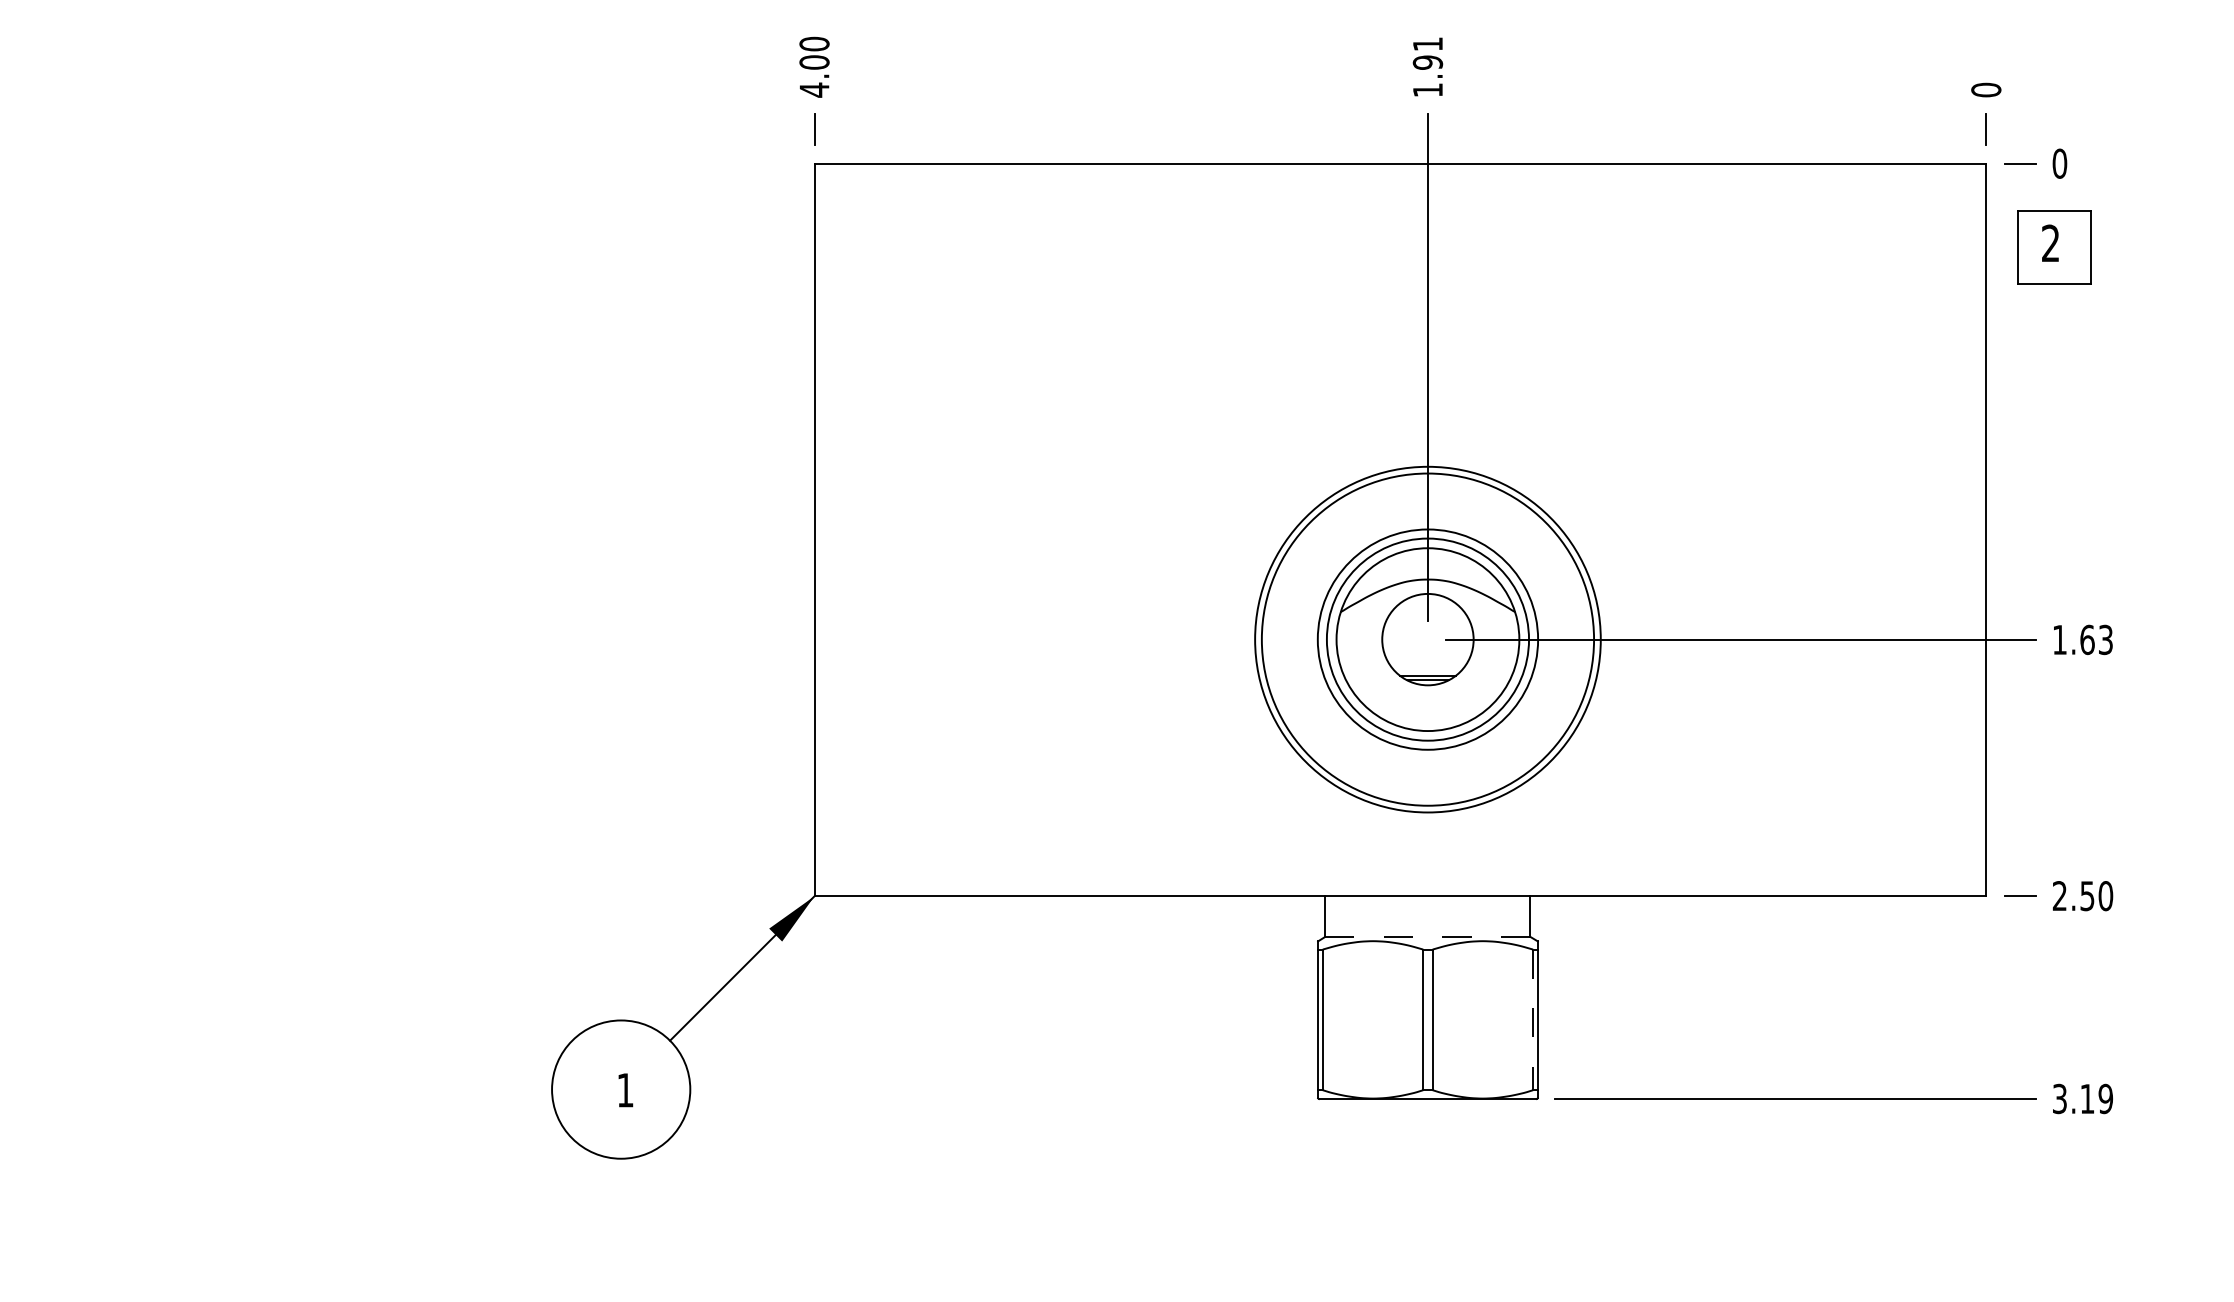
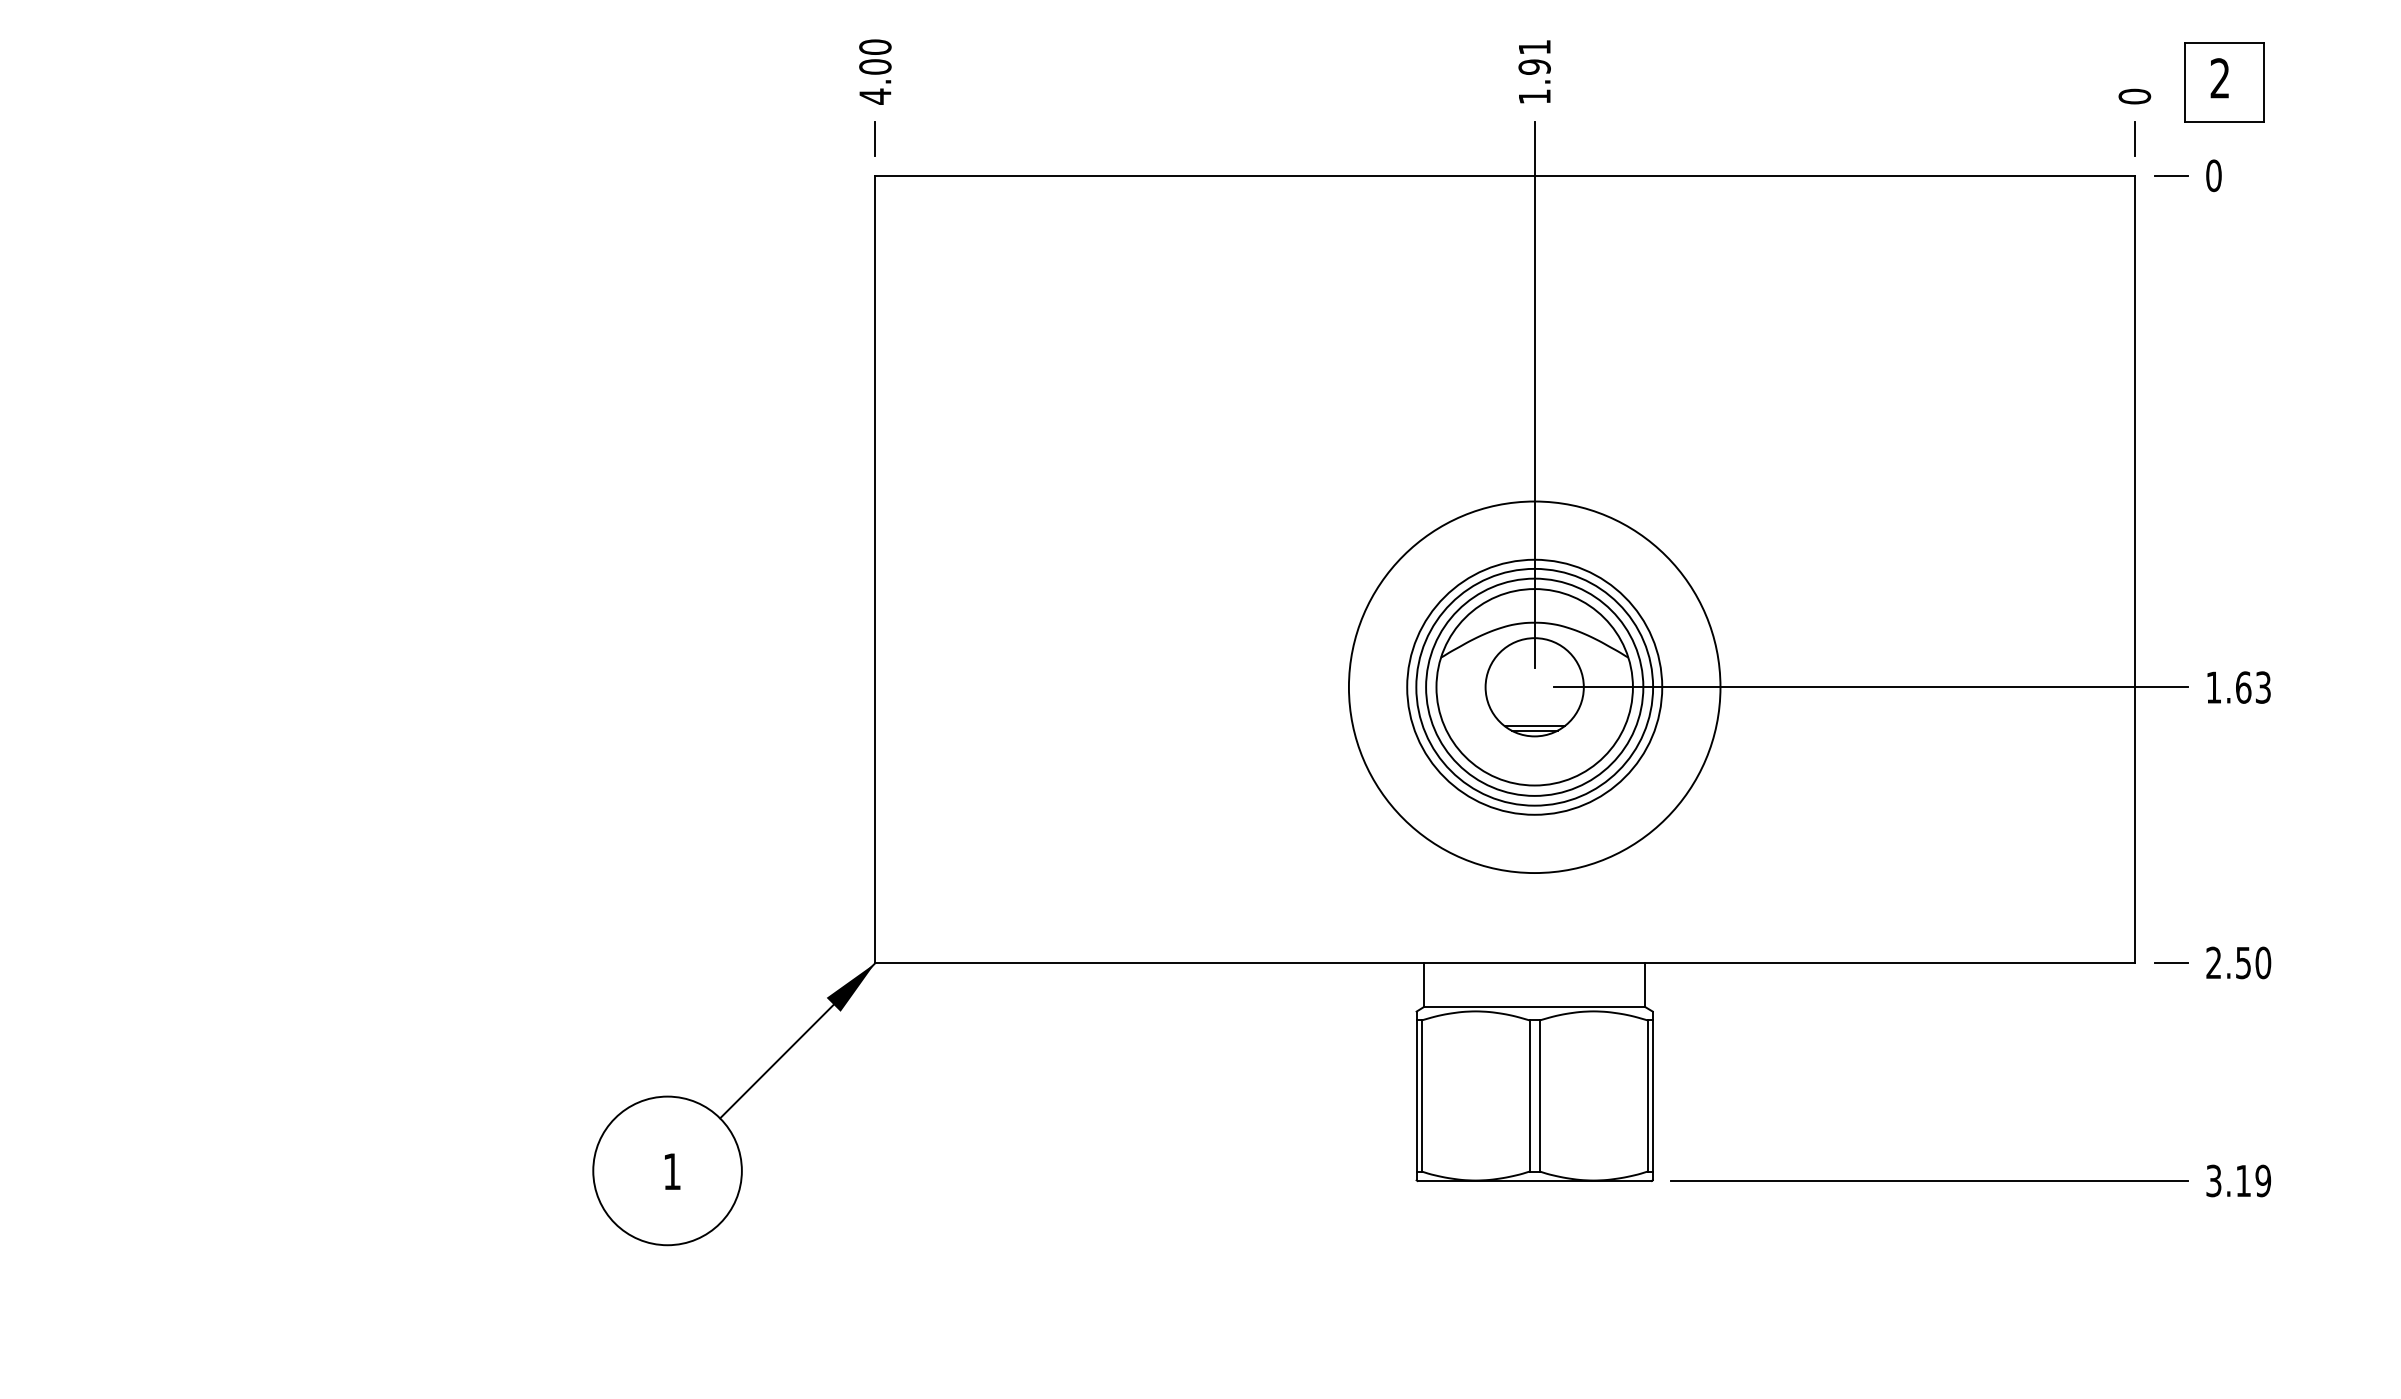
part: (2054, 247) -> (2224, 82), moved
circle: (1427, 638) -> (1534, 686), size x0.71
line: (1428, 936) -> (1535, 1006), dashed -> solid
line: (1532, 1019) -> (1647, 1095), dashed -> solid

